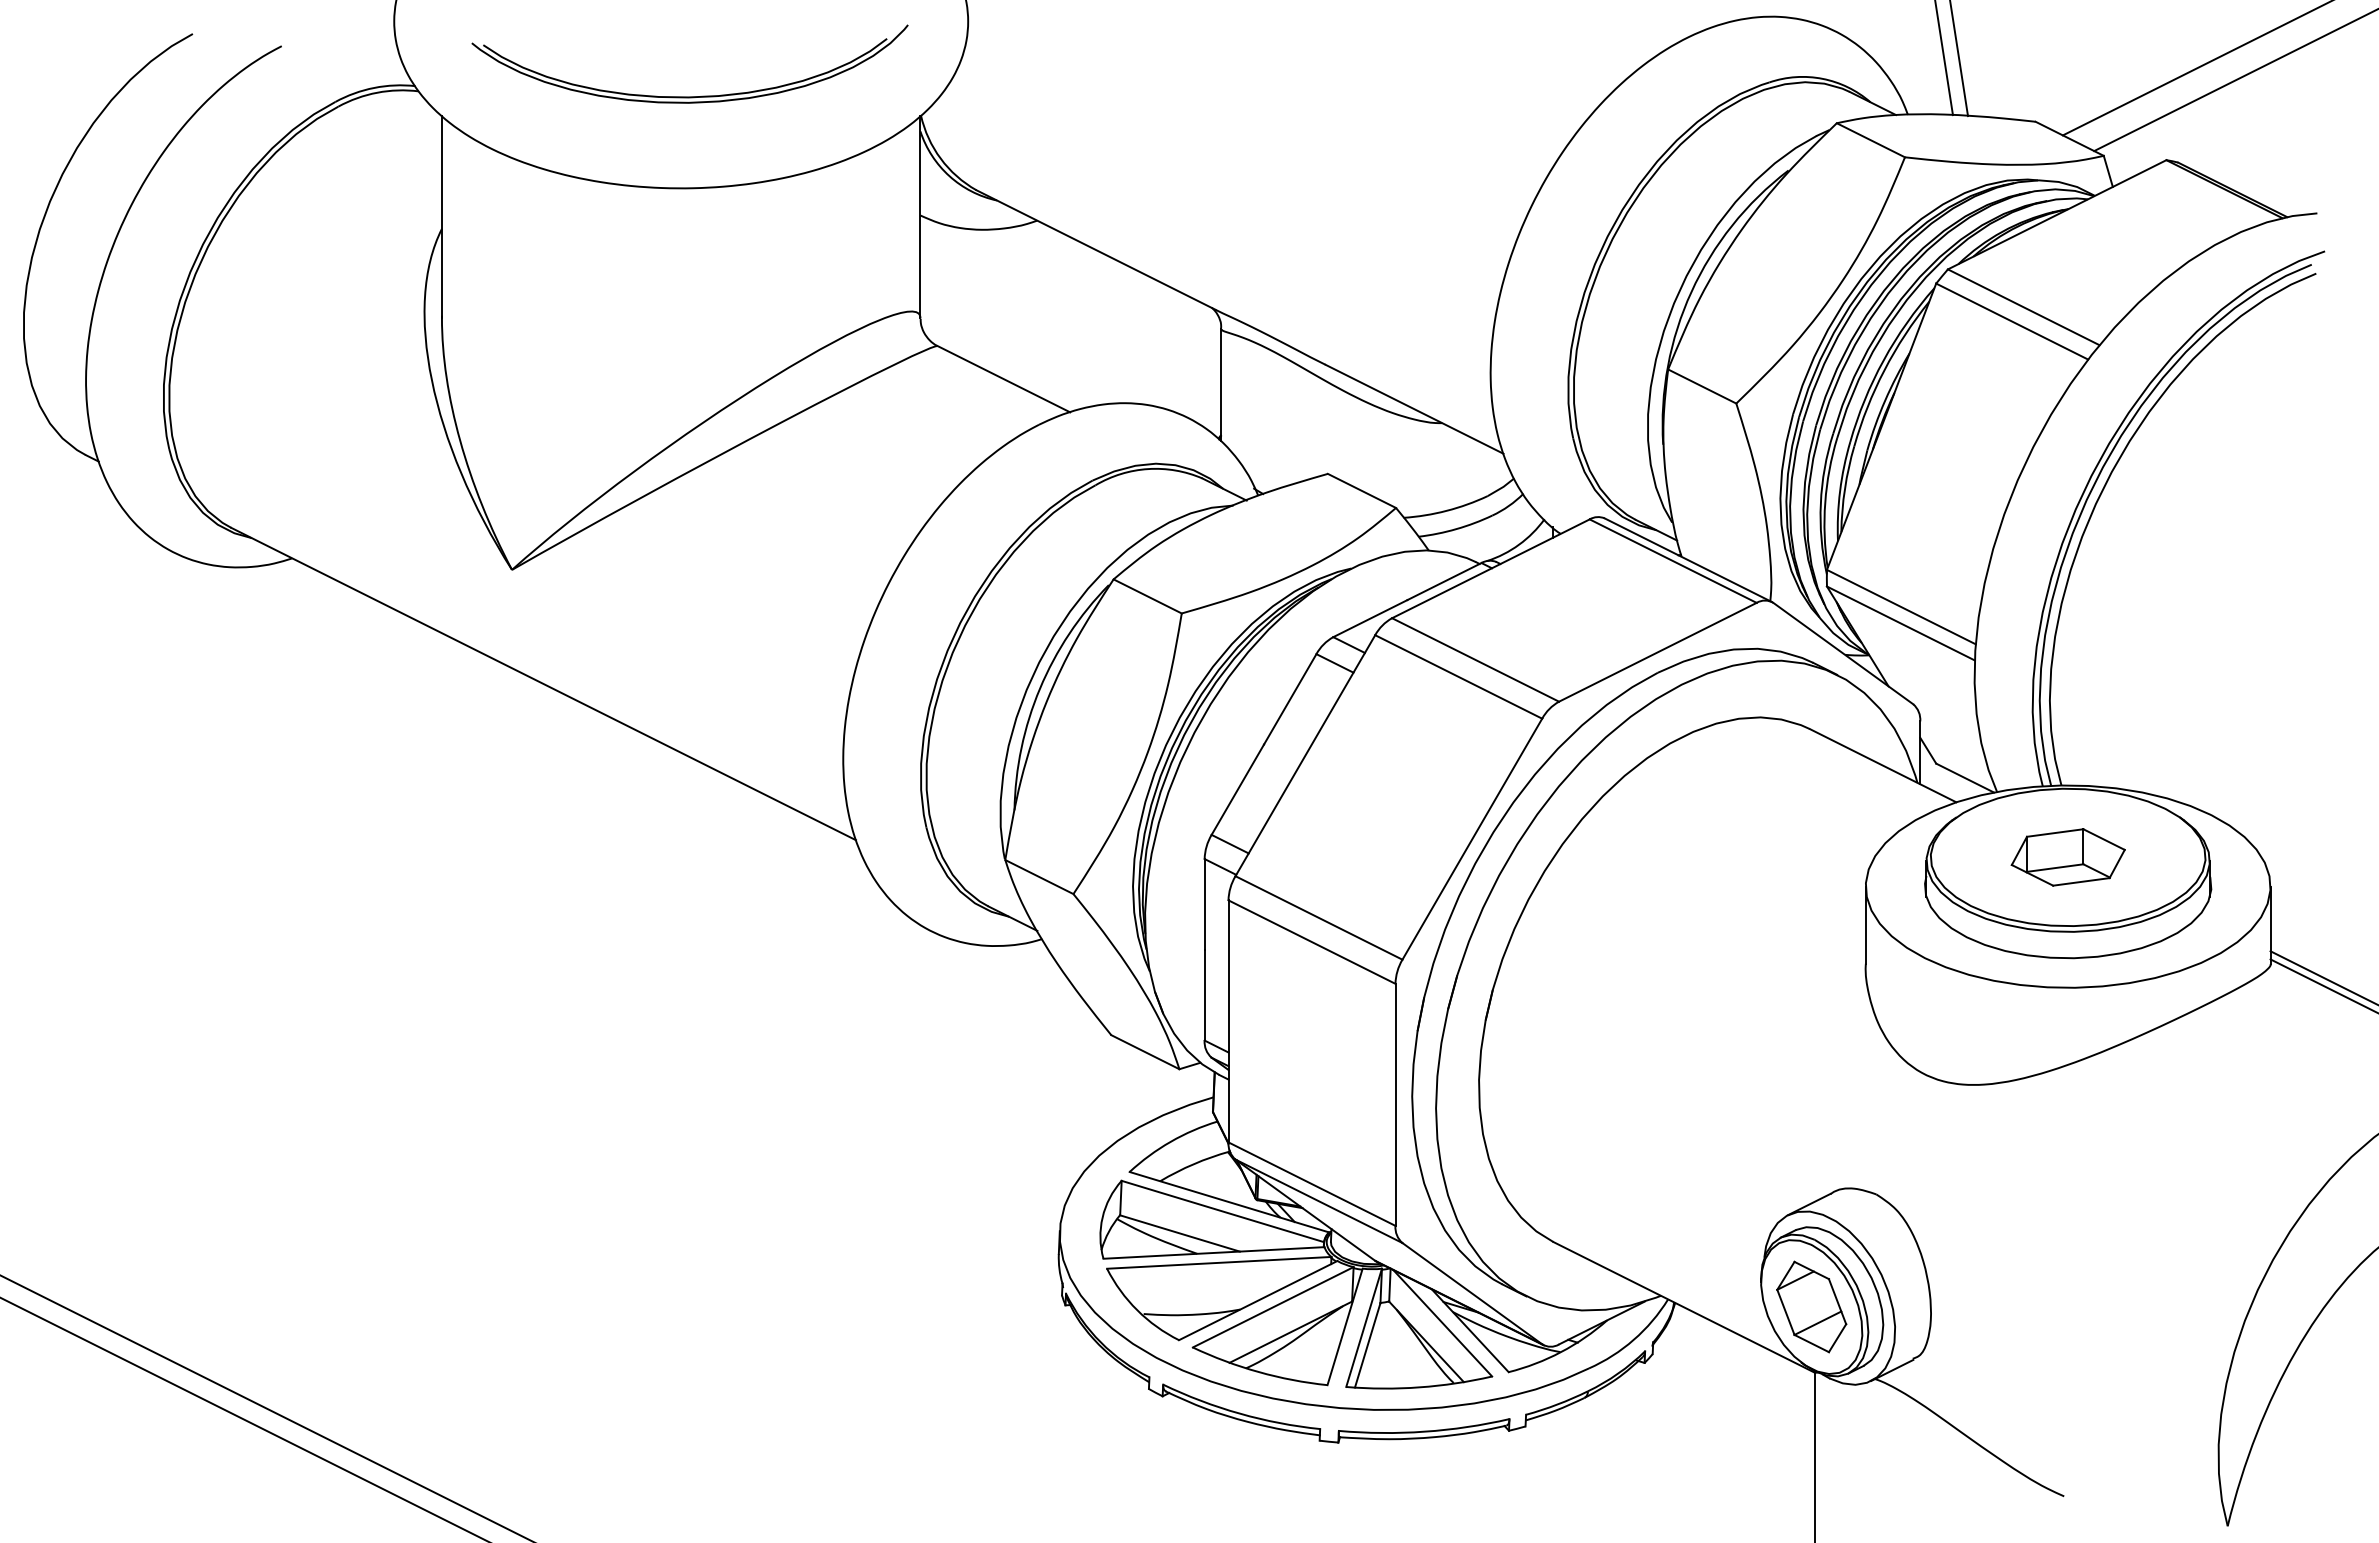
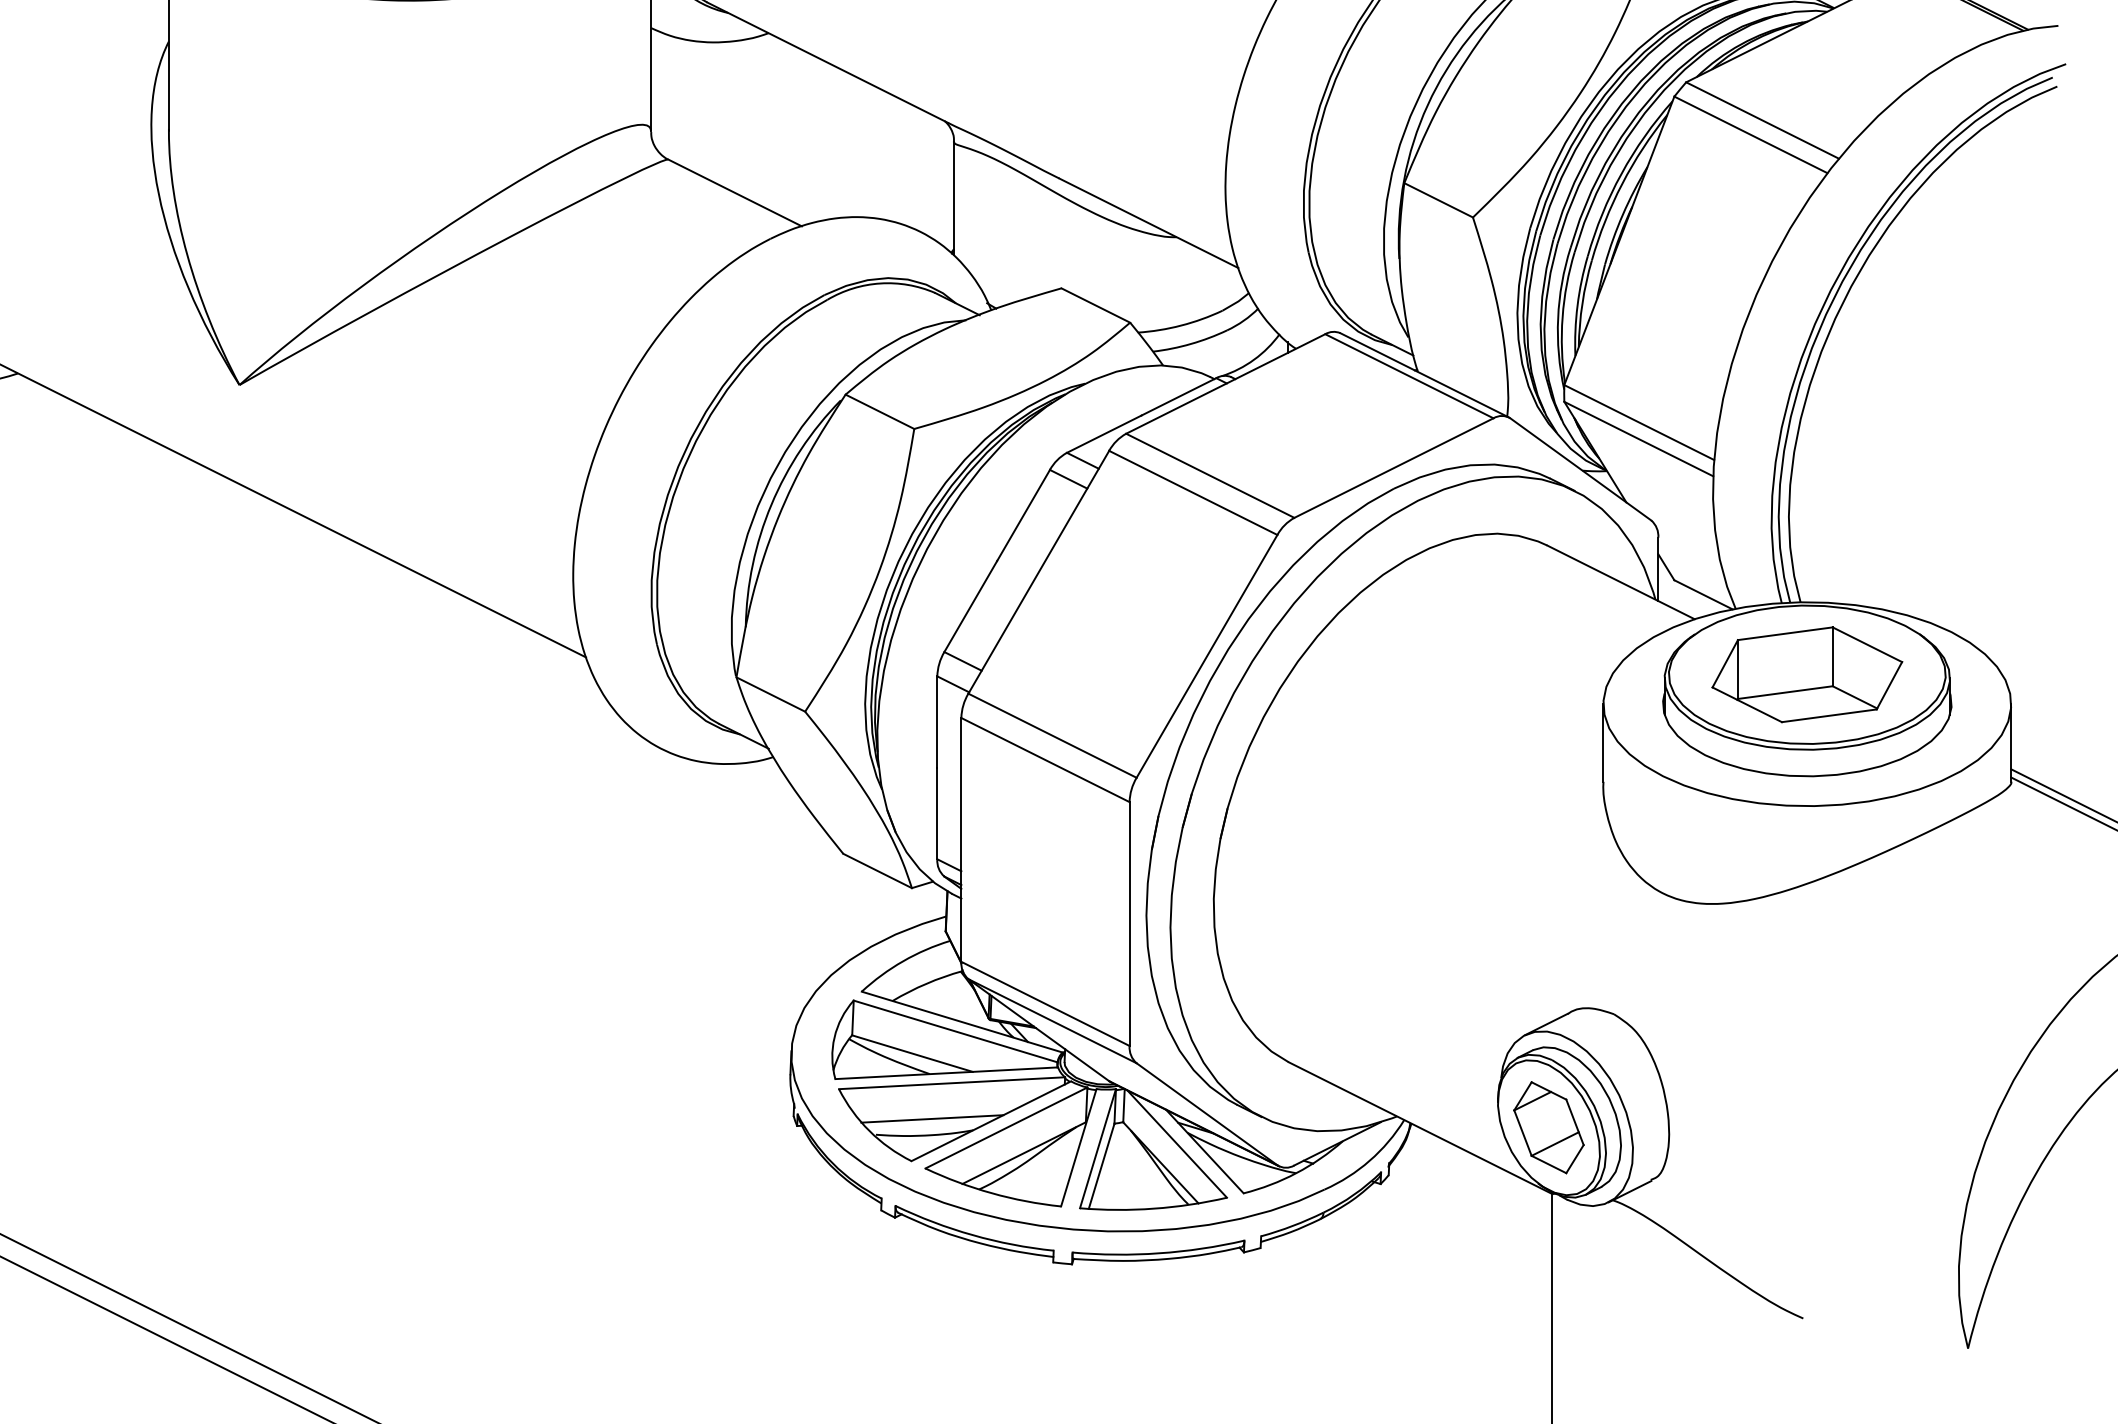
part: (2068, 857) -> (1807, 674), size x1.67
line: (1199, 1297) -> (932, 1118), added

